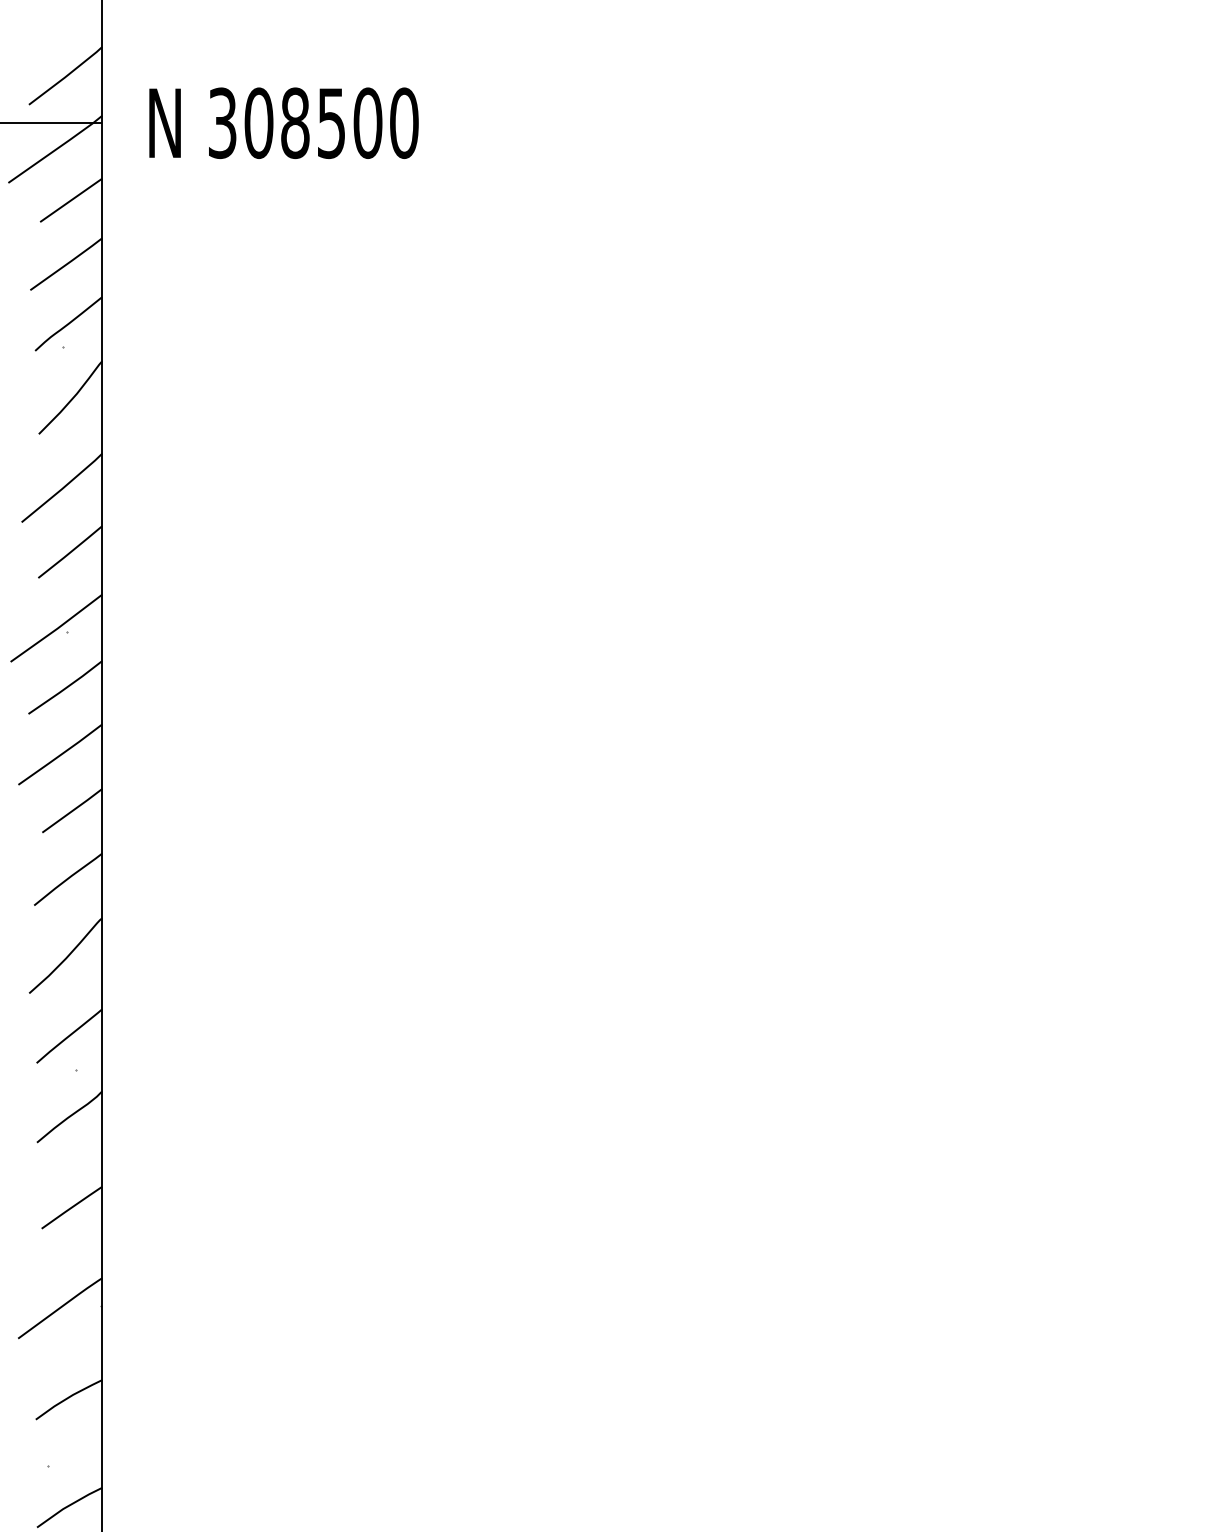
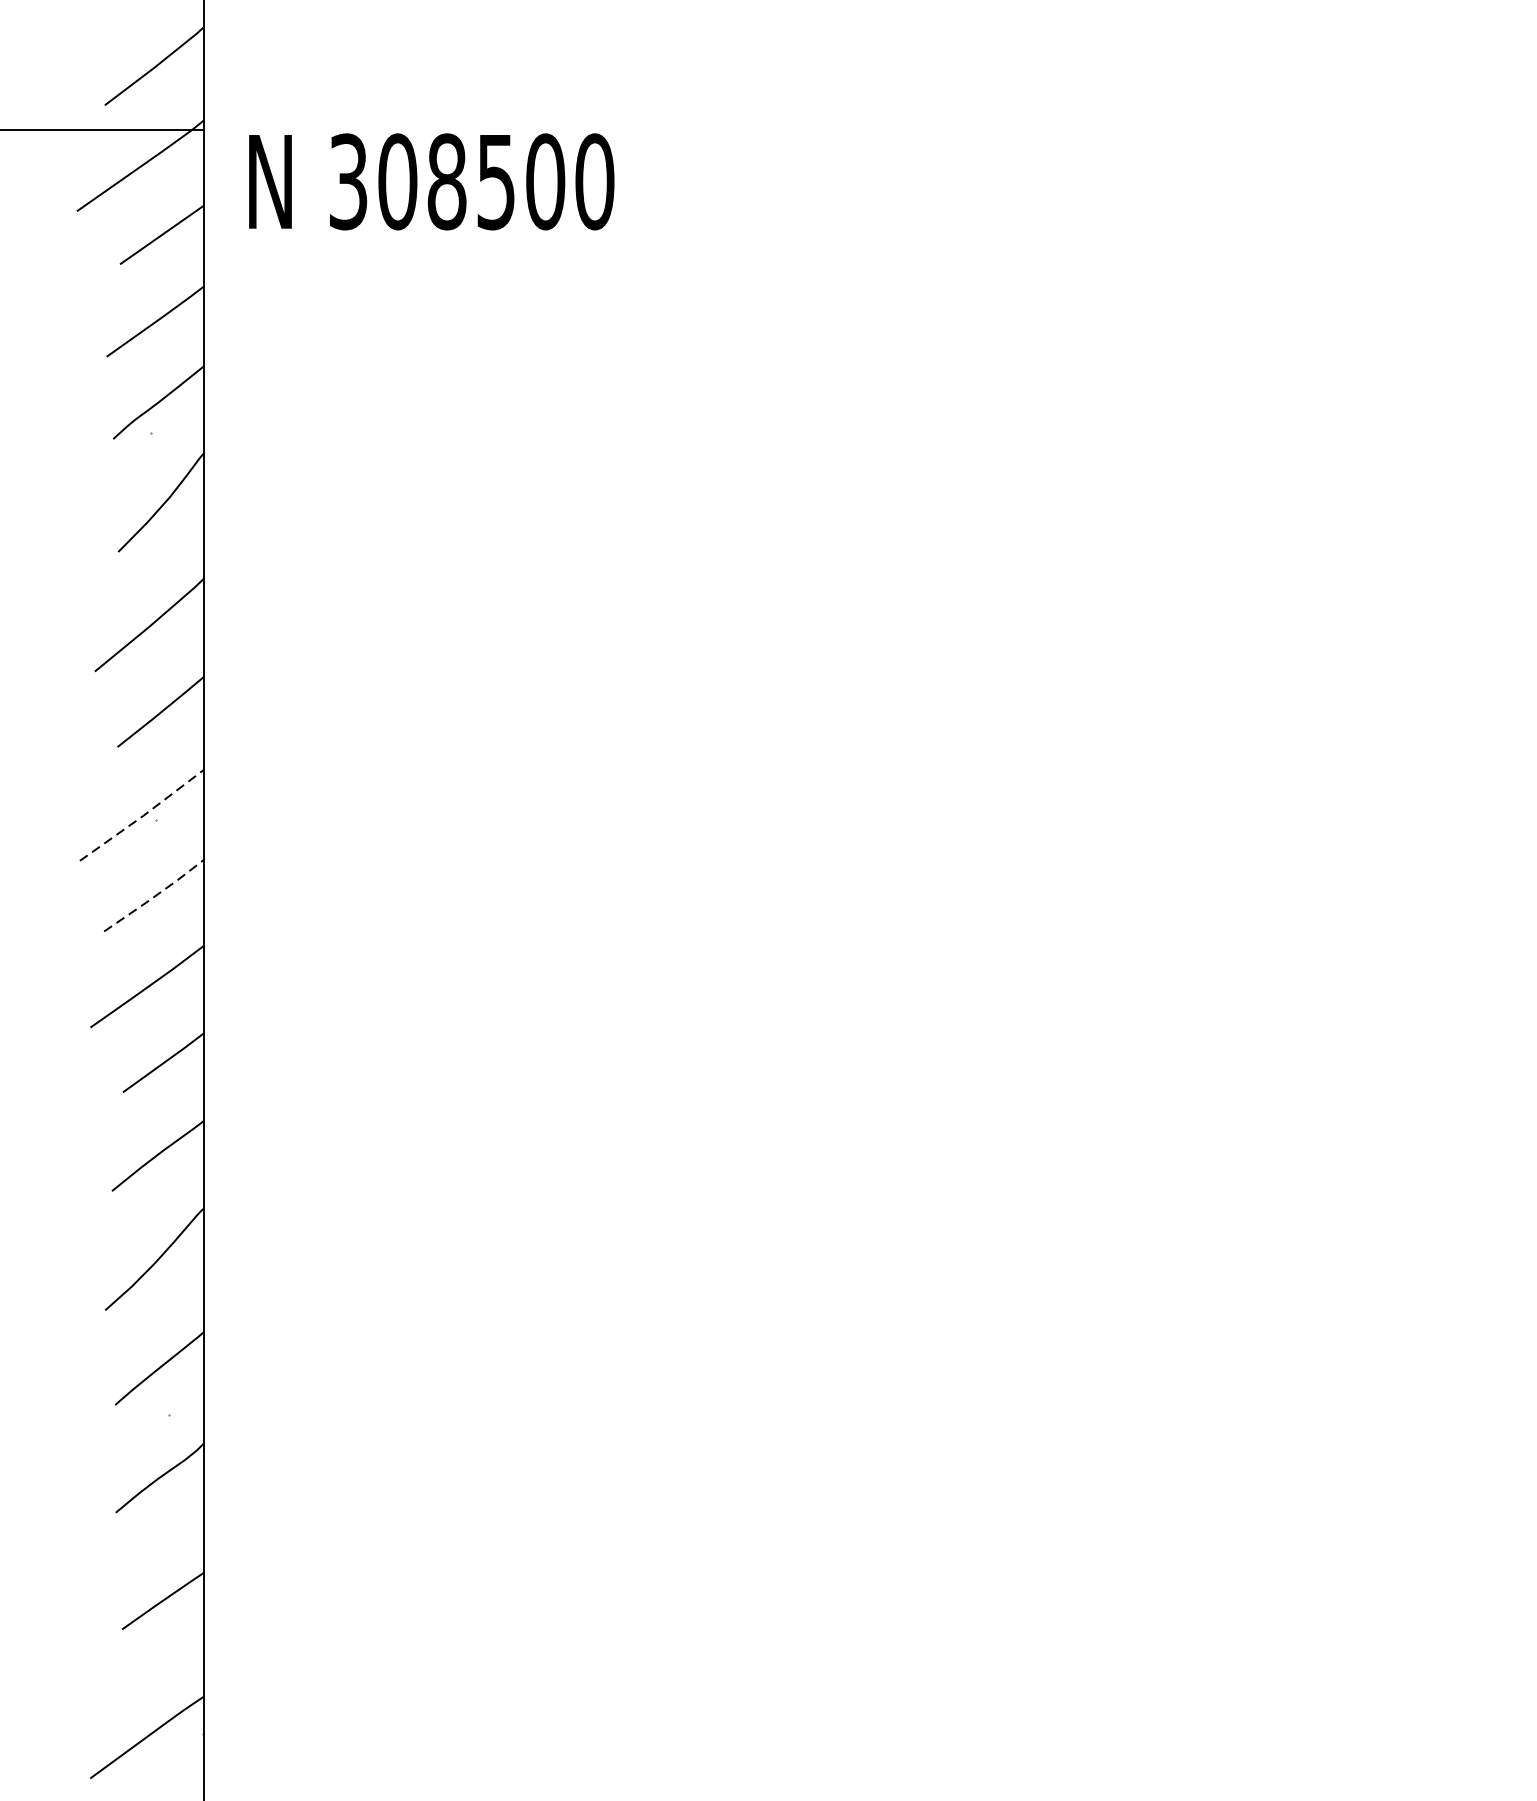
text: (283, 122) -> (431, 180), moved
line: (57, 628) -> (143, 815), solid -> dashed
line: (65, 688) -> (154, 896), solid -> dashed

